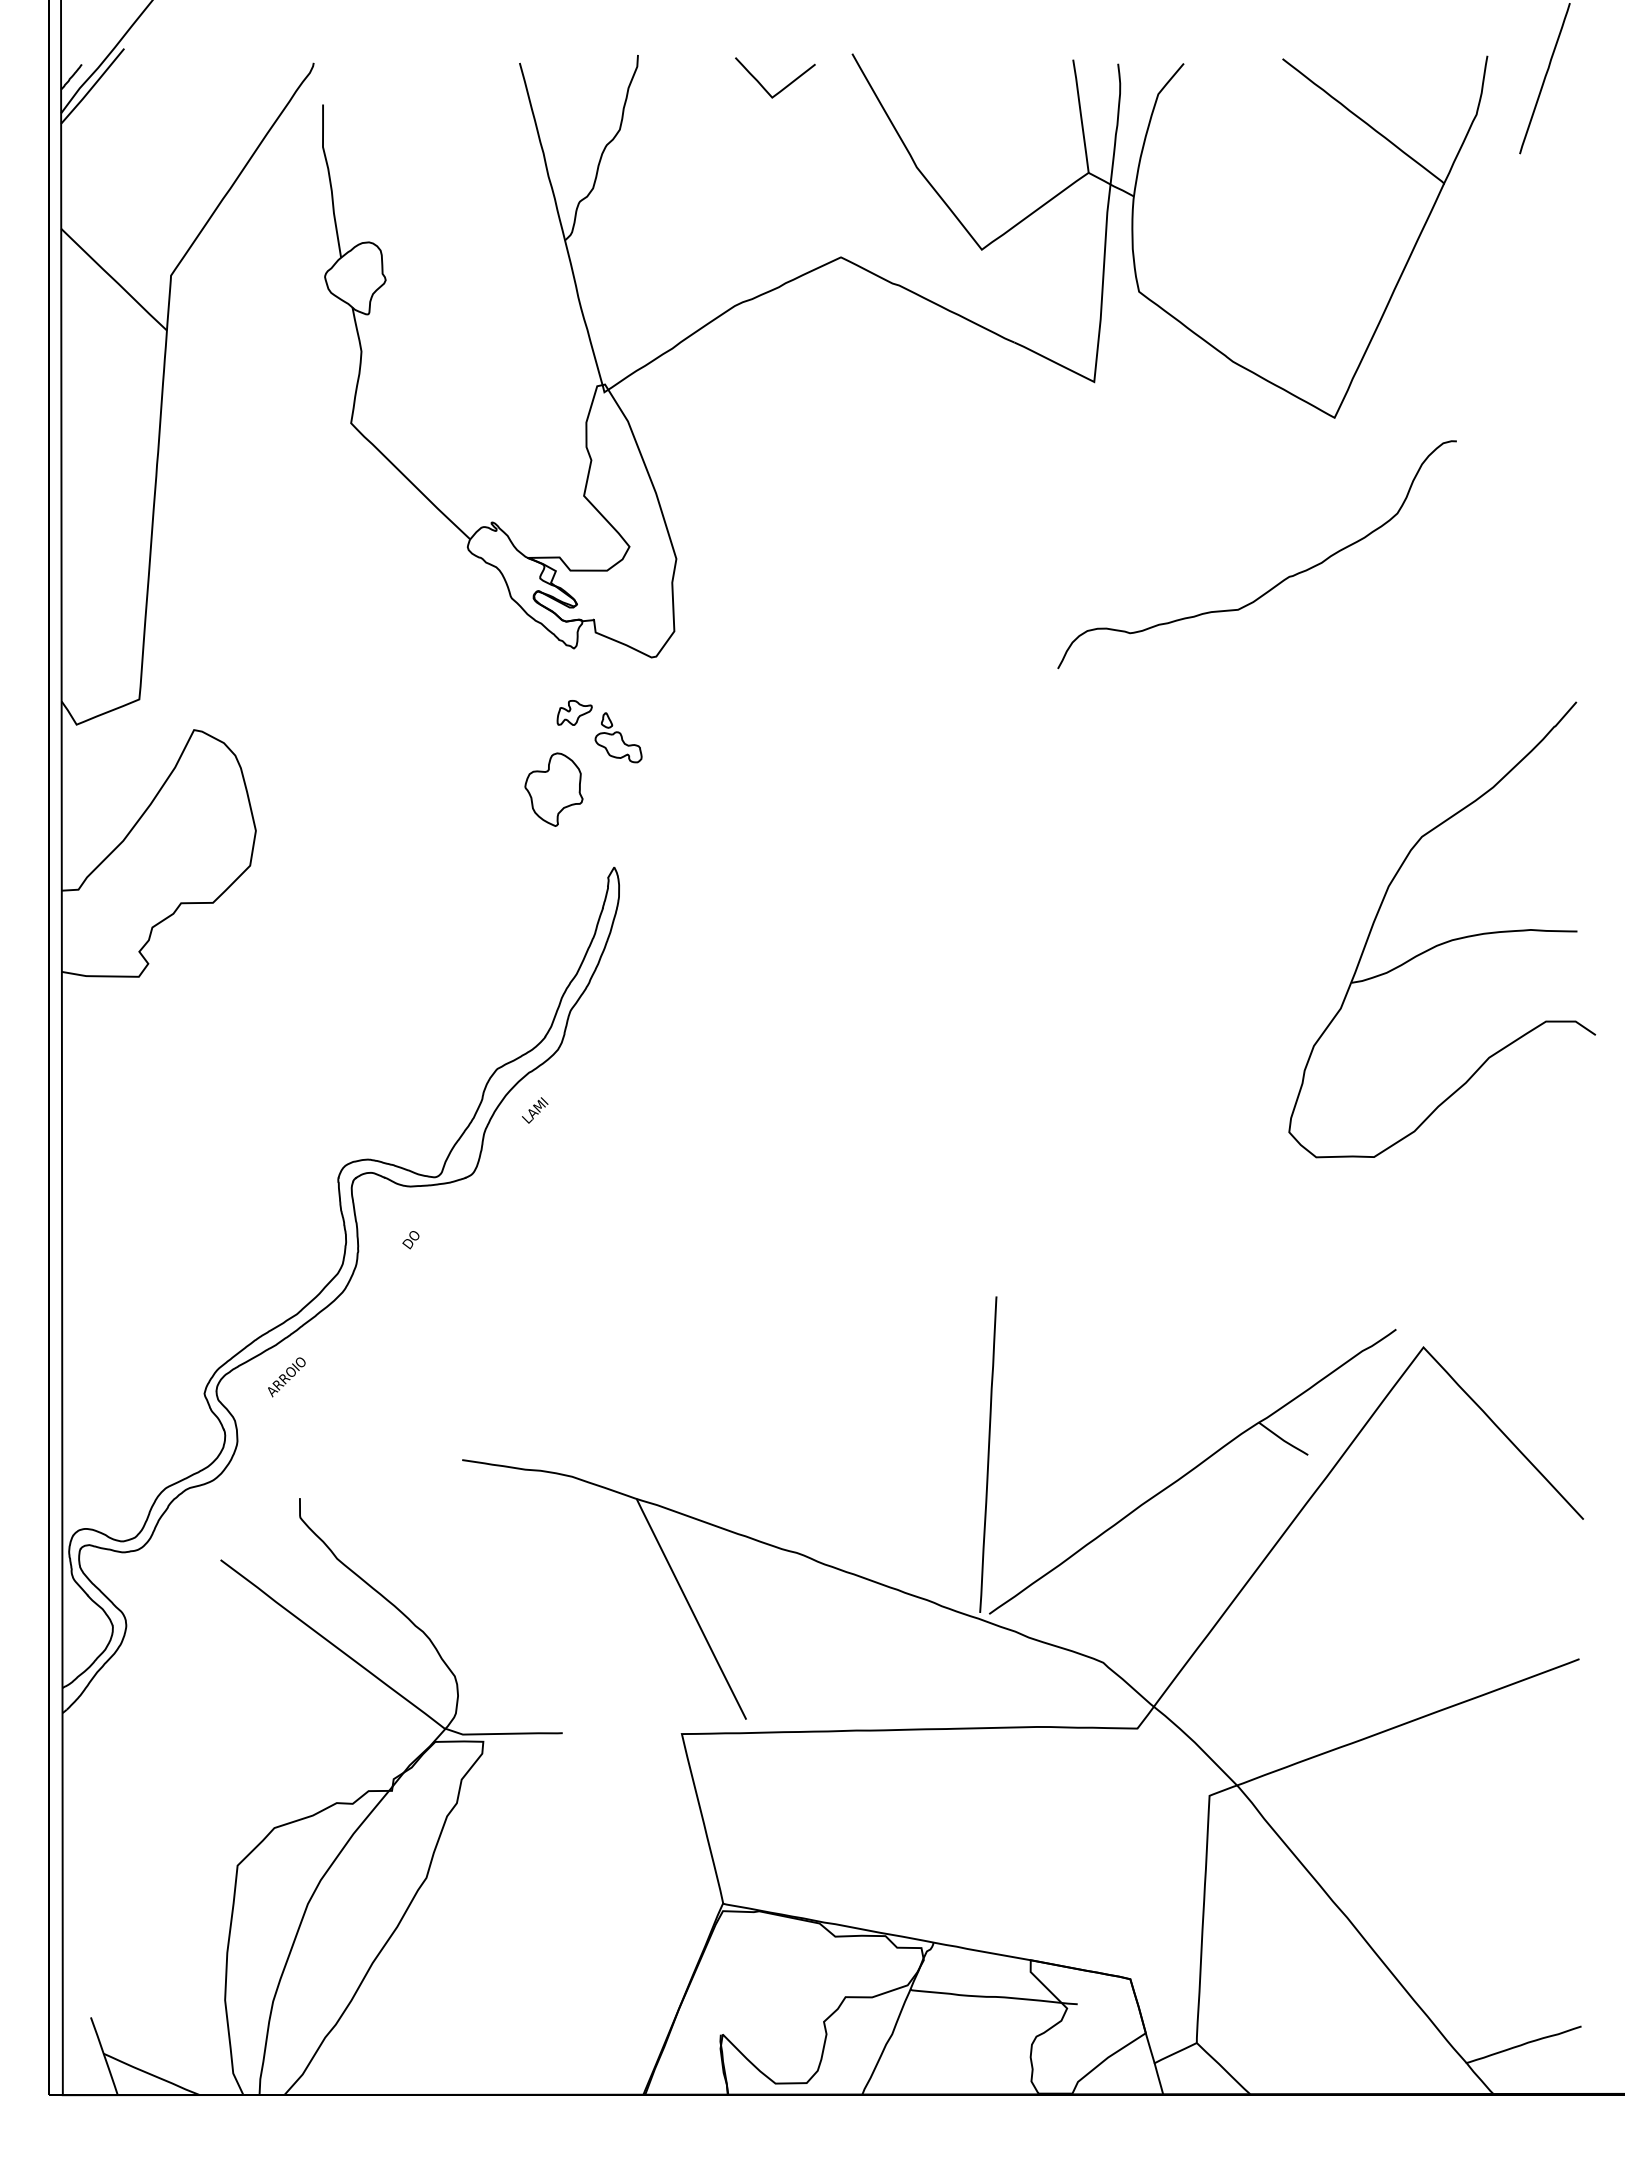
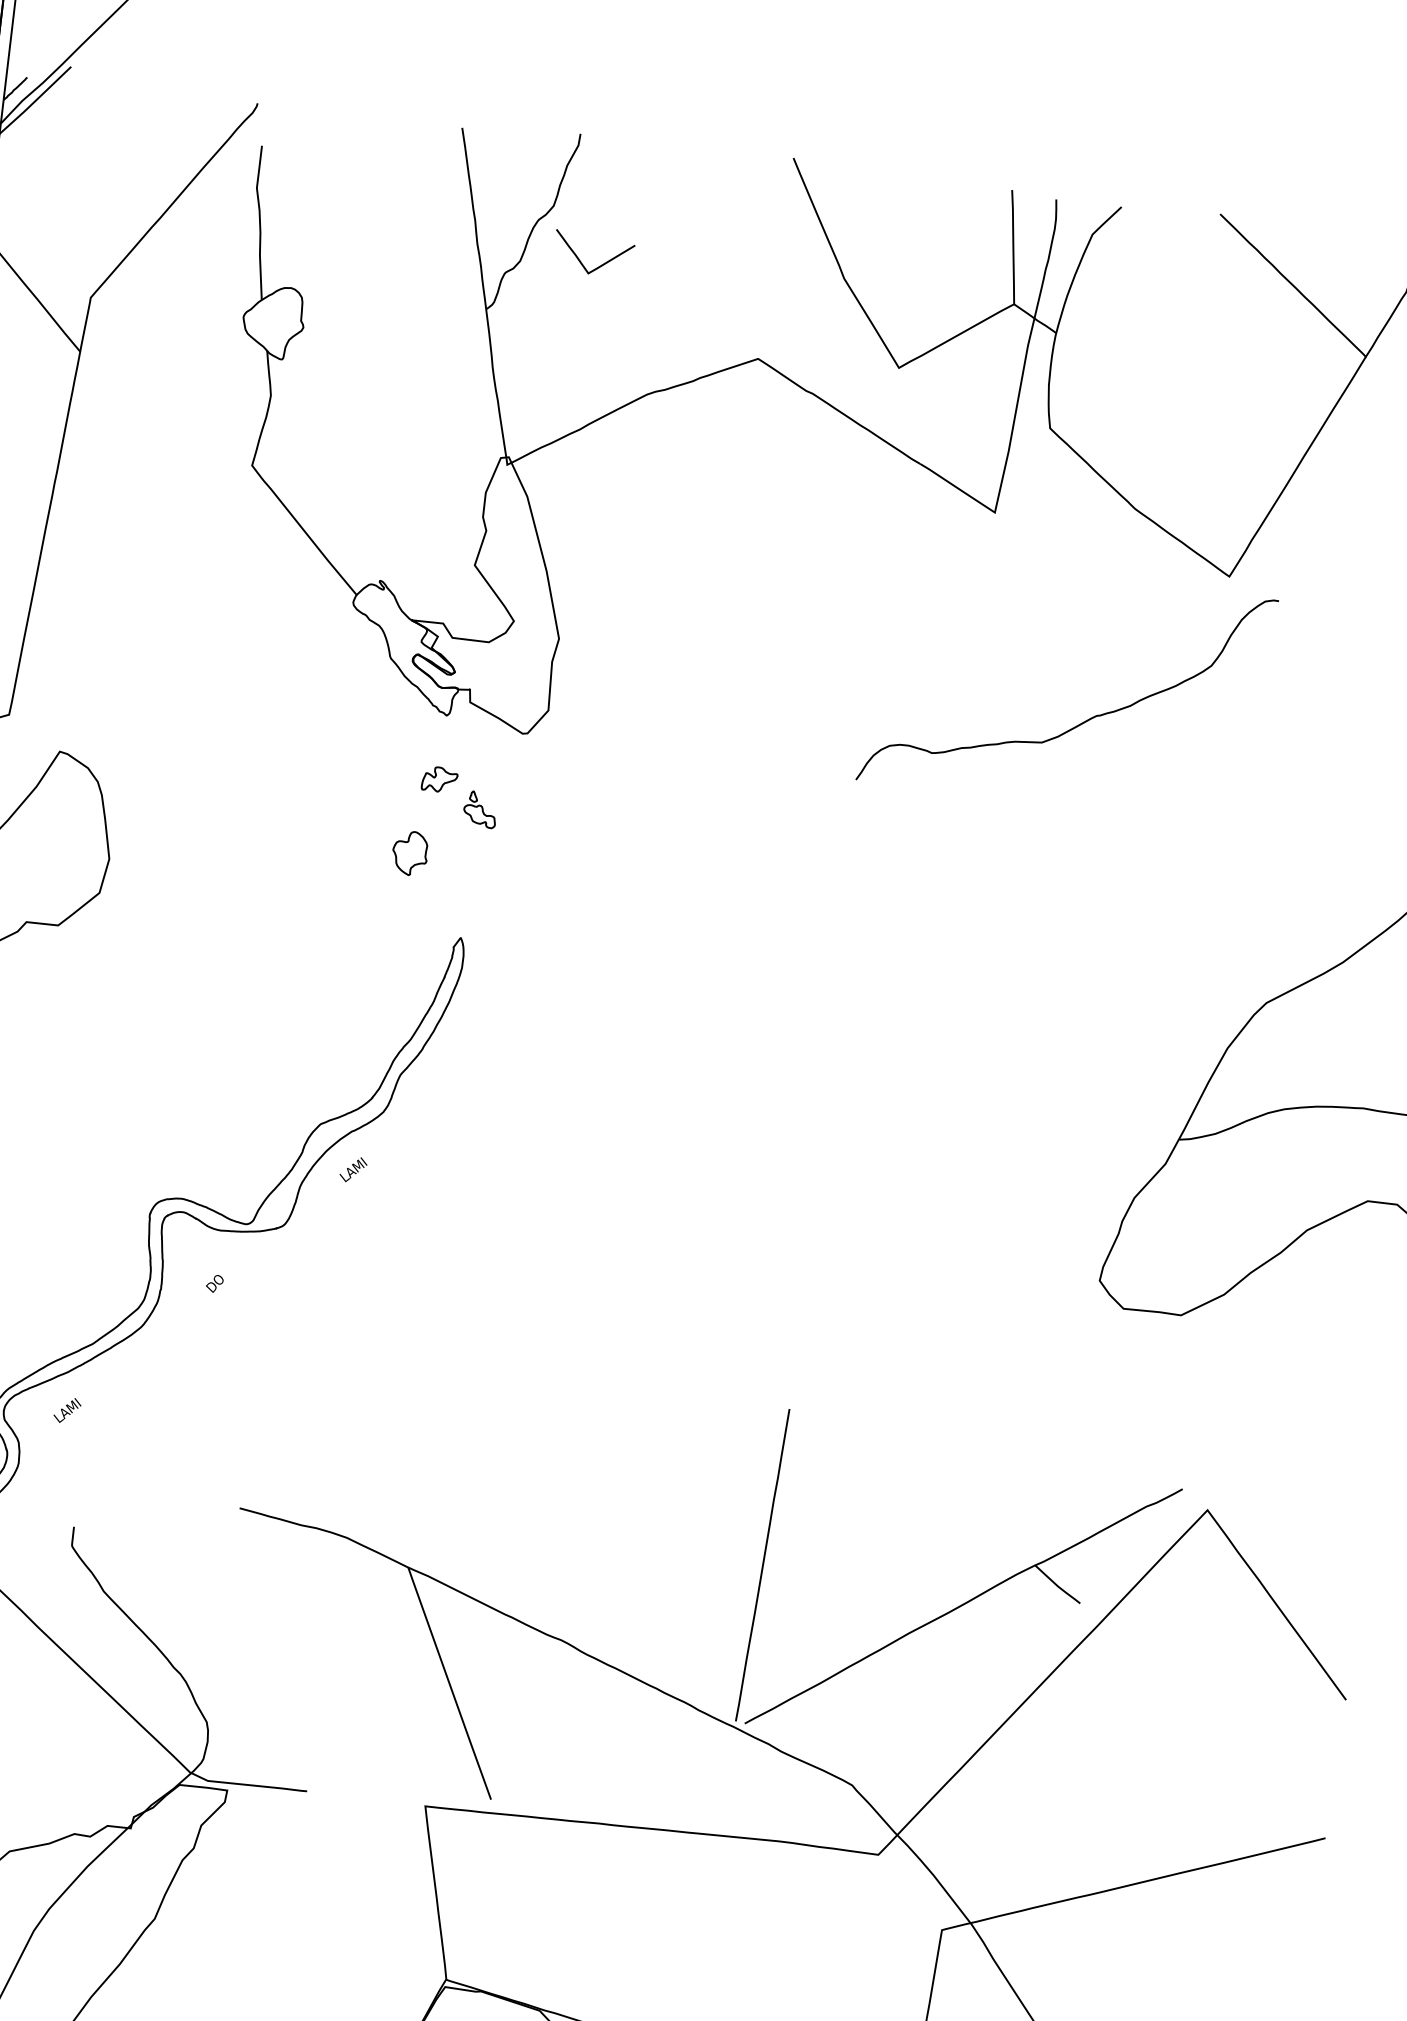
curve: (782, 88) -> (599, 265), moved
curve: (1277, 583) -> (1084, 721), moved
part: (618, 737) -> (480, 809), size x0.7
part: (553, 789) -> (409, 853), size x0.6
text: (285, 1377) -> (73, 1405), ARROIO -> LAMI

